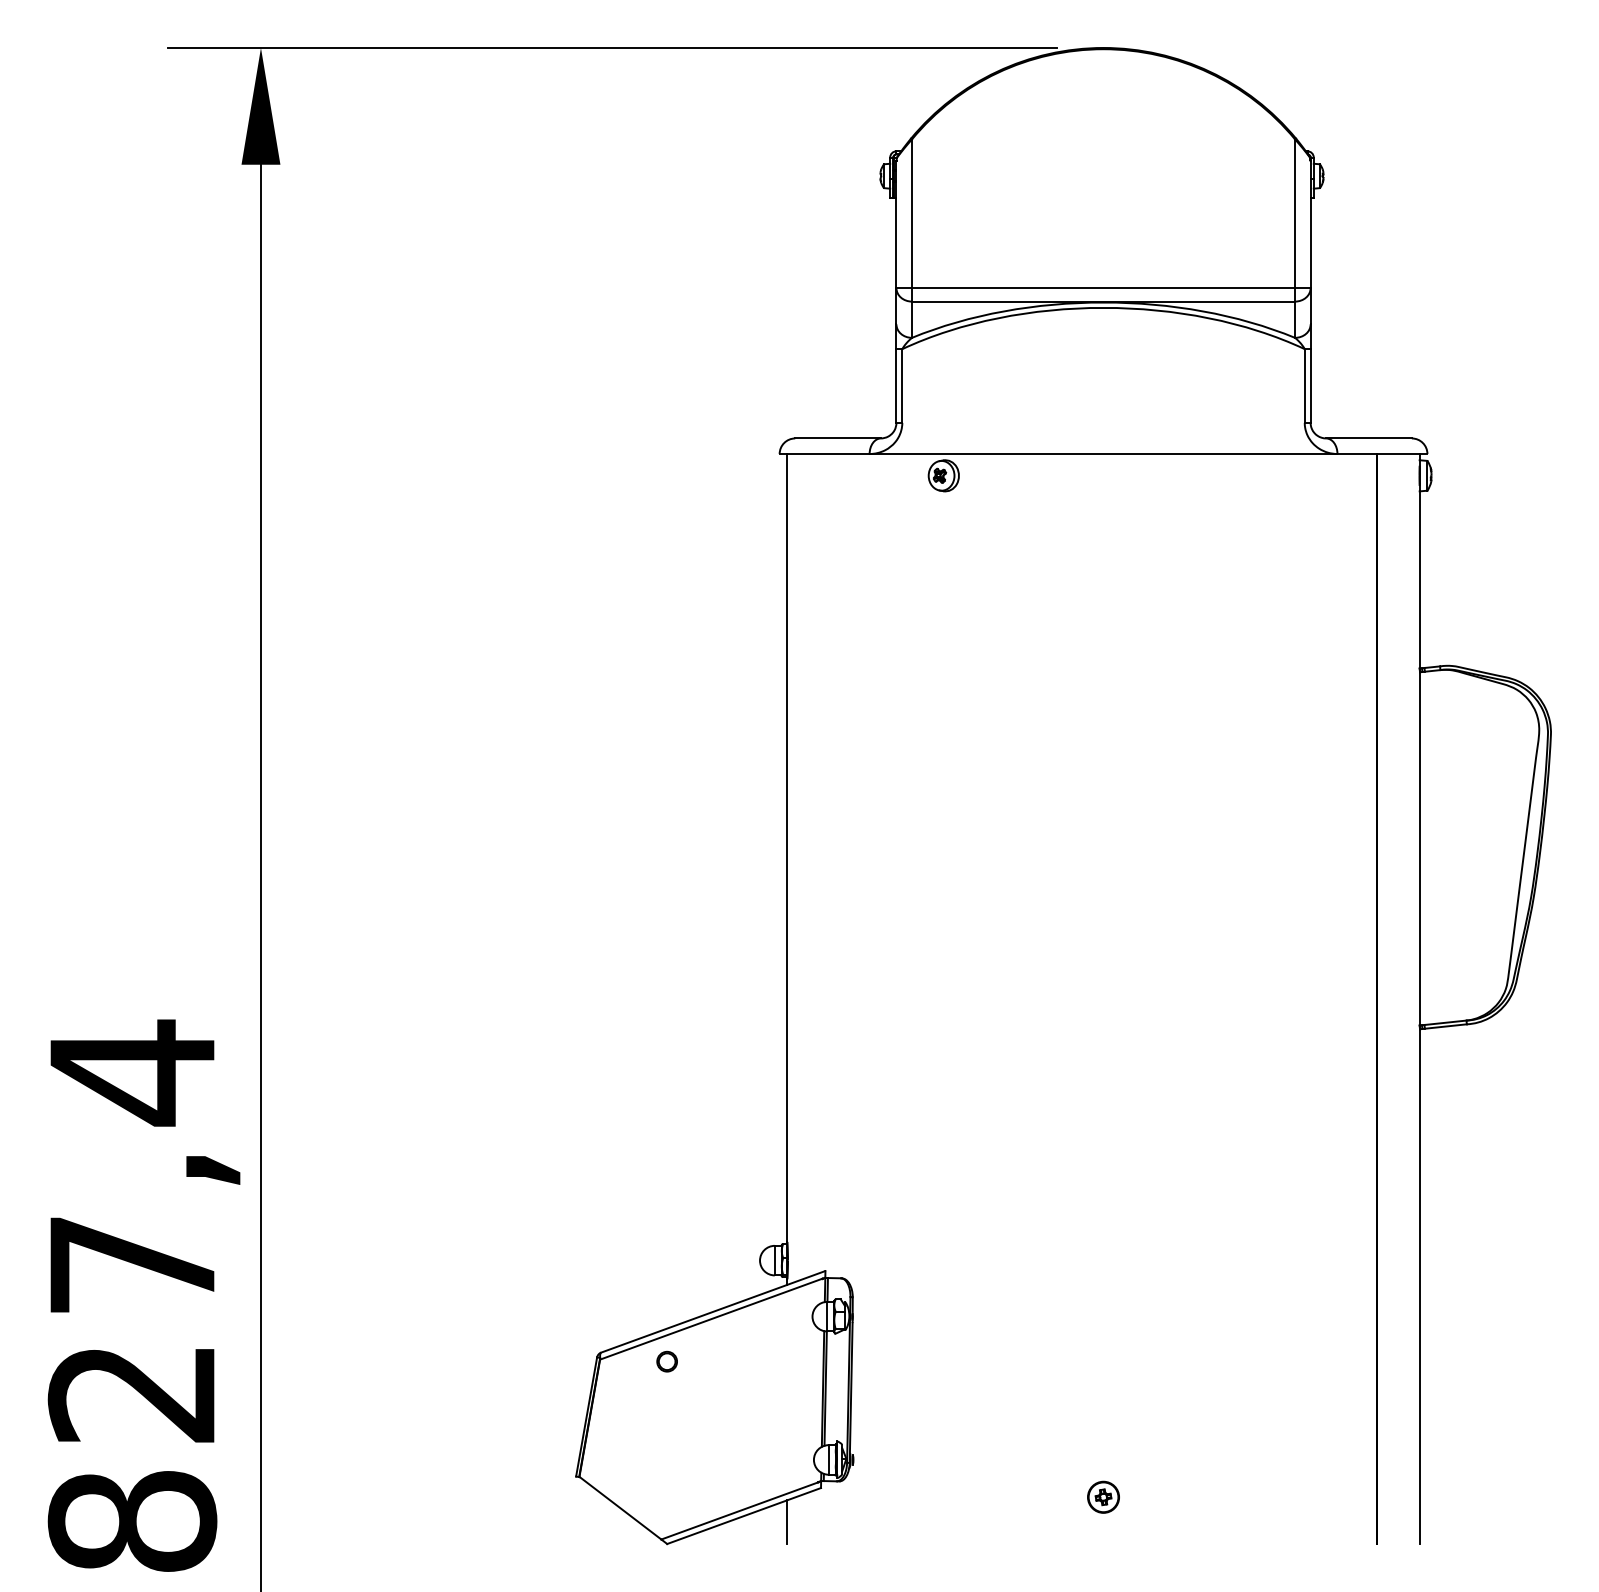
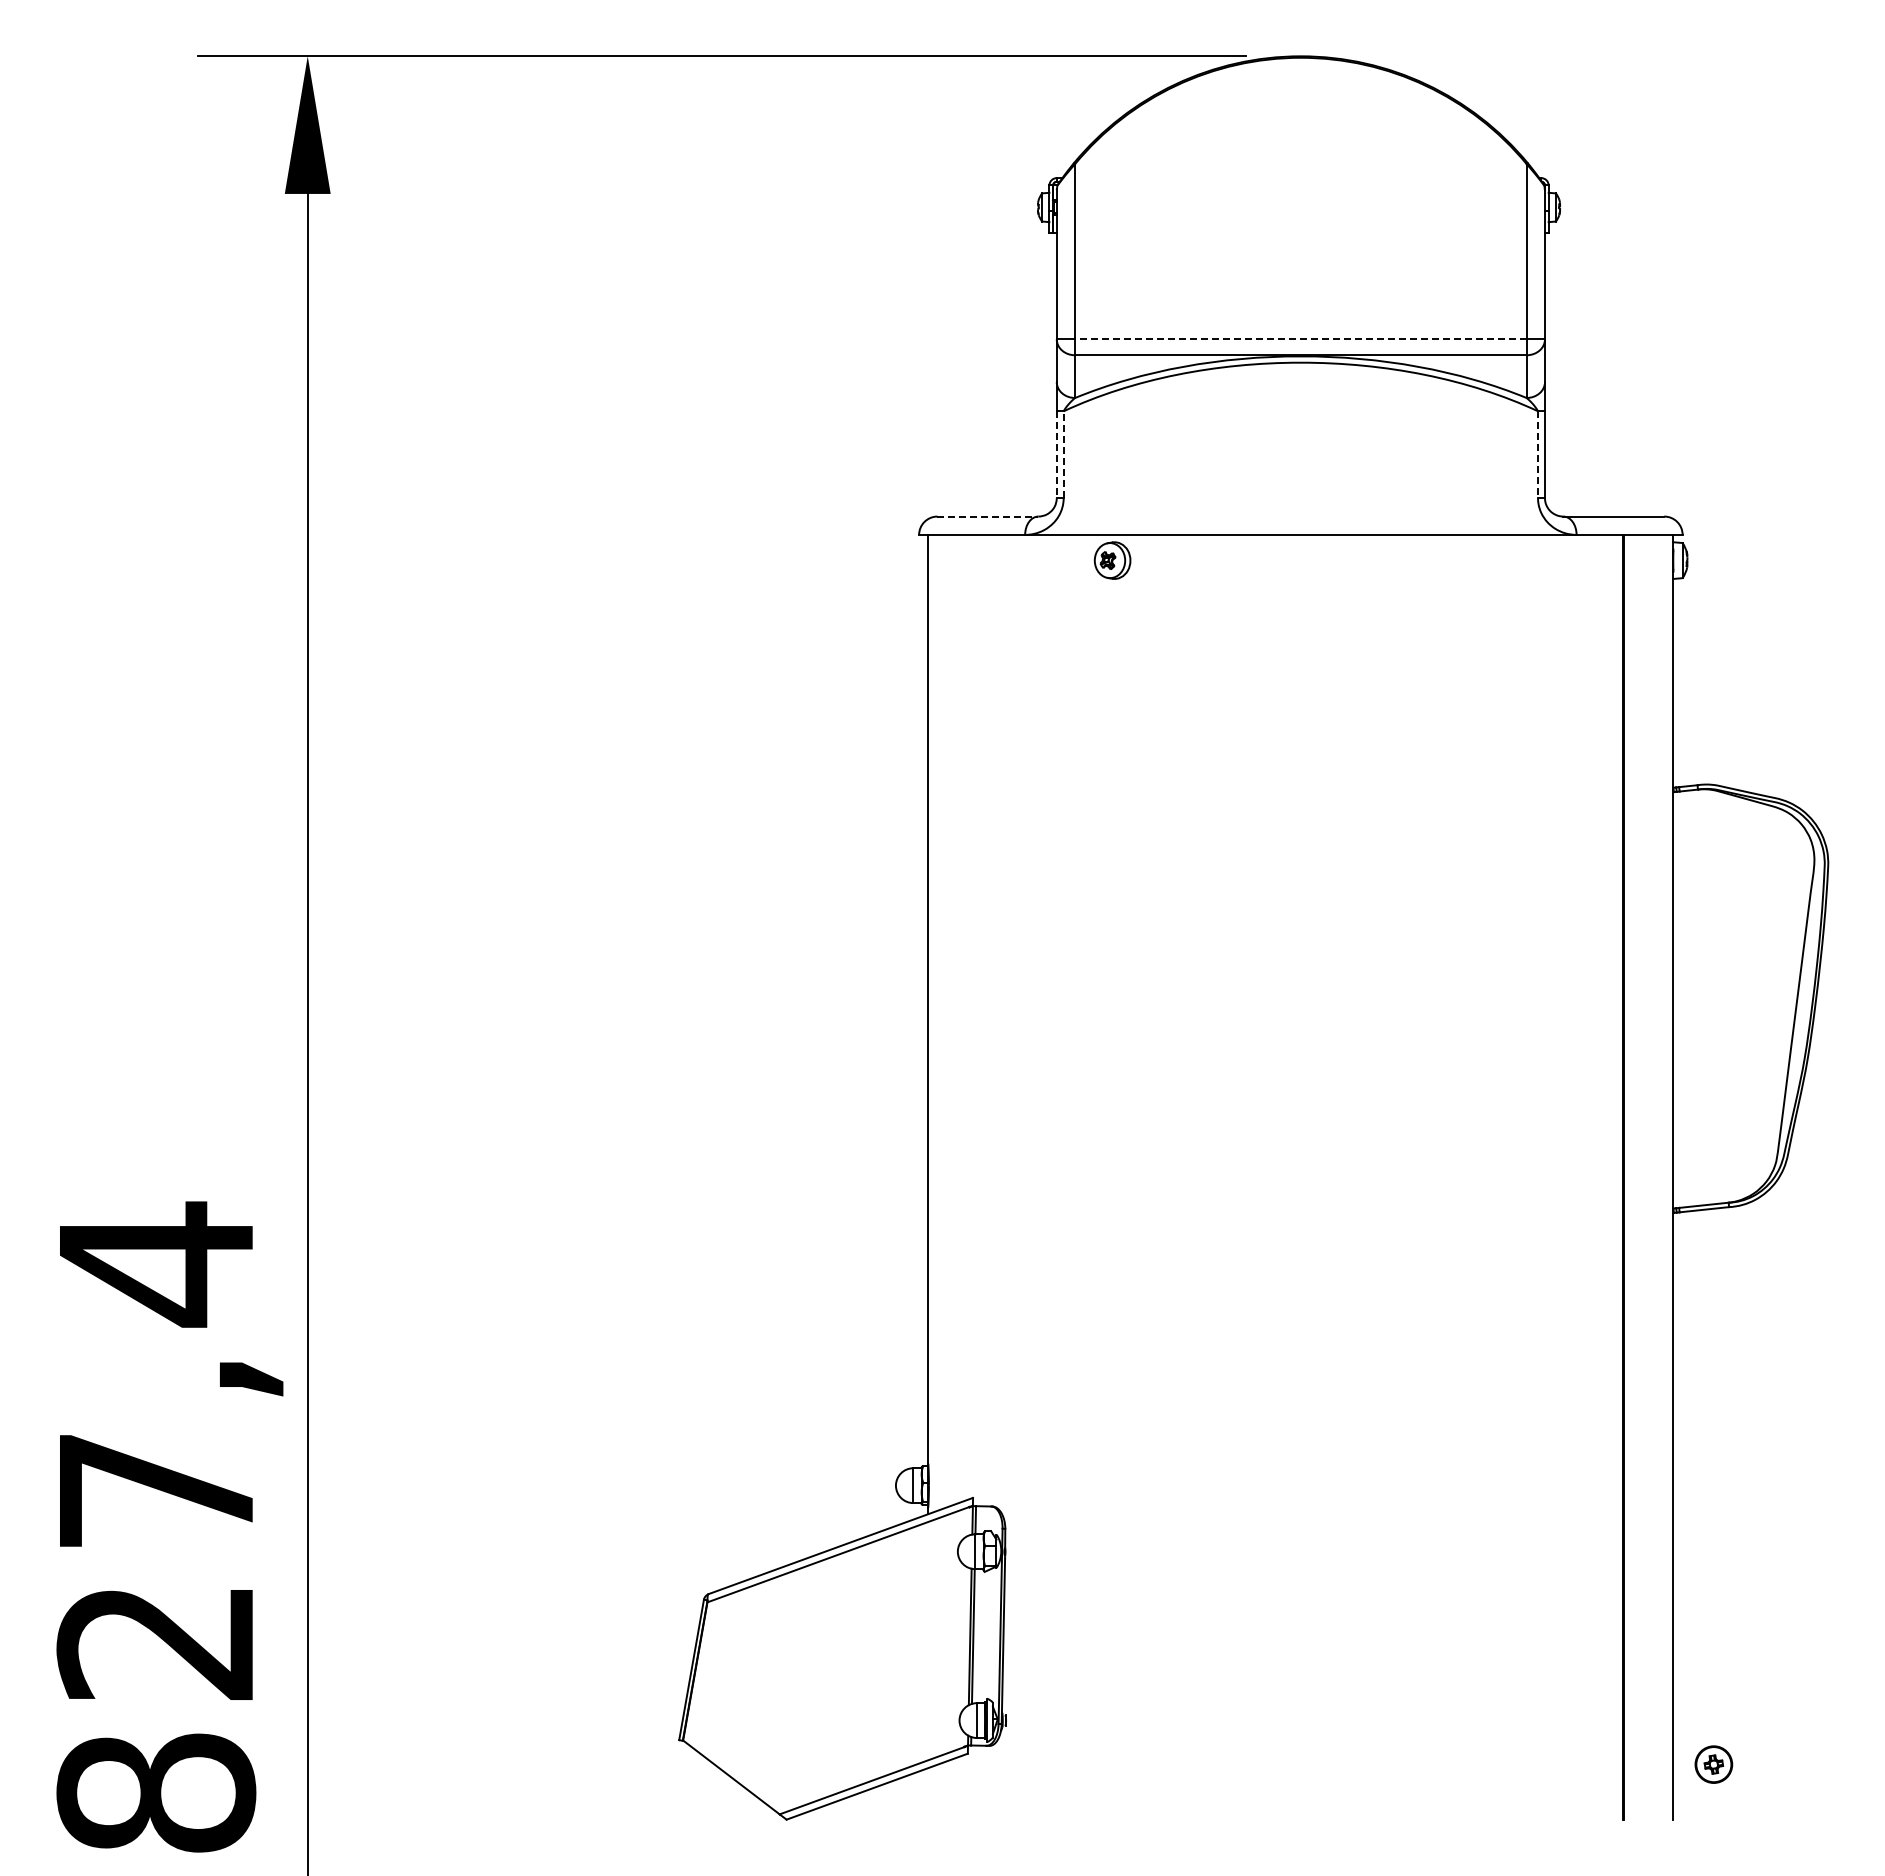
line: (1103, 288) -> (1300, 339), solid -> dashed
line: (902, 385) -> (1063, 454), solid -> dashed
line: (896, 386) -> (1056, 455), solid -> dashed
line: (1305, 386) -> (1538, 455), solid -> dashed
line: (838, 438) -> (988, 516), solid -> dashed
part: (667, 1361) -> (786, 1604), removed
part: (1103, 1497) -> (1713, 1764), moved
line: (787, 1521) -> (928, 1793), removed

